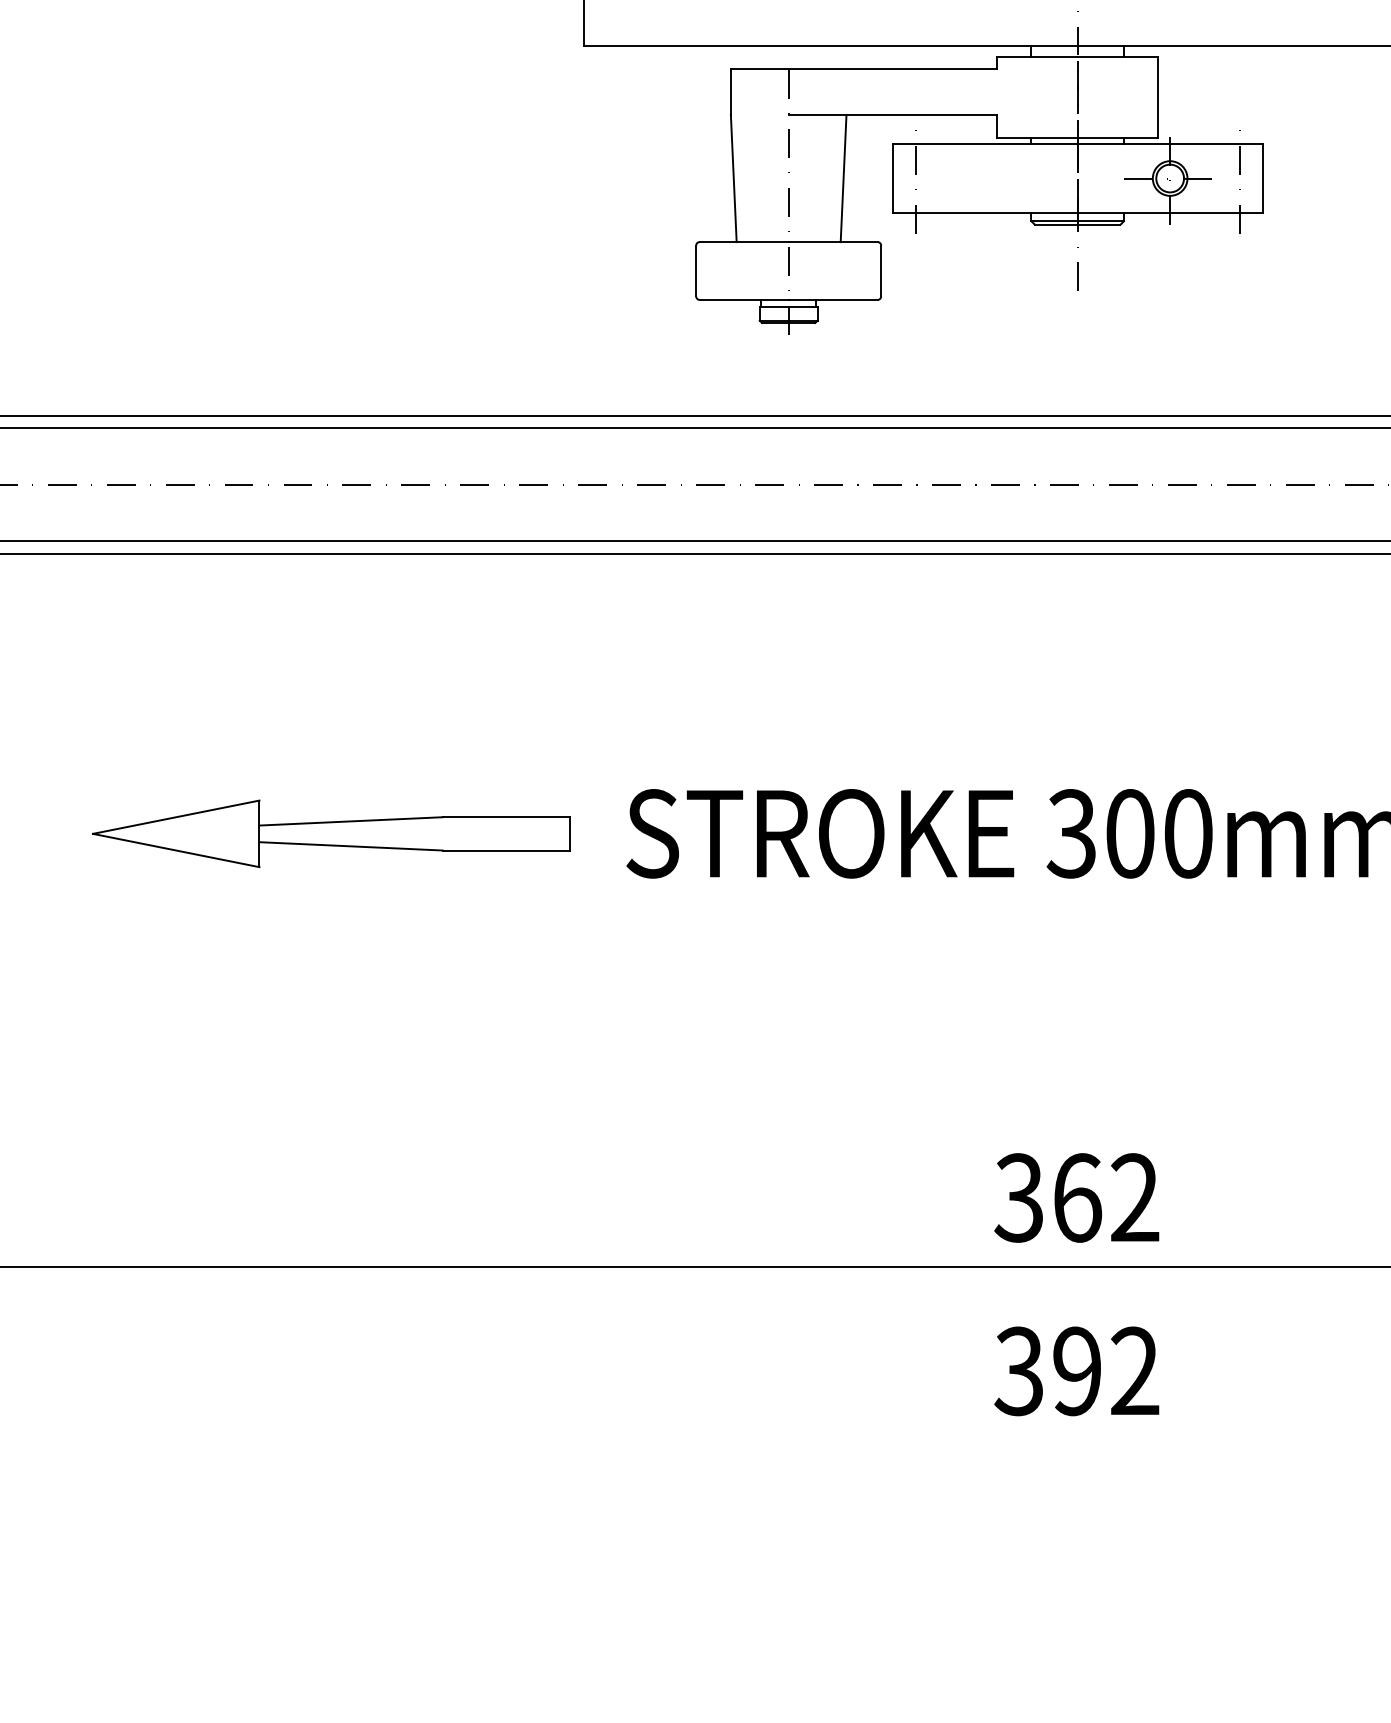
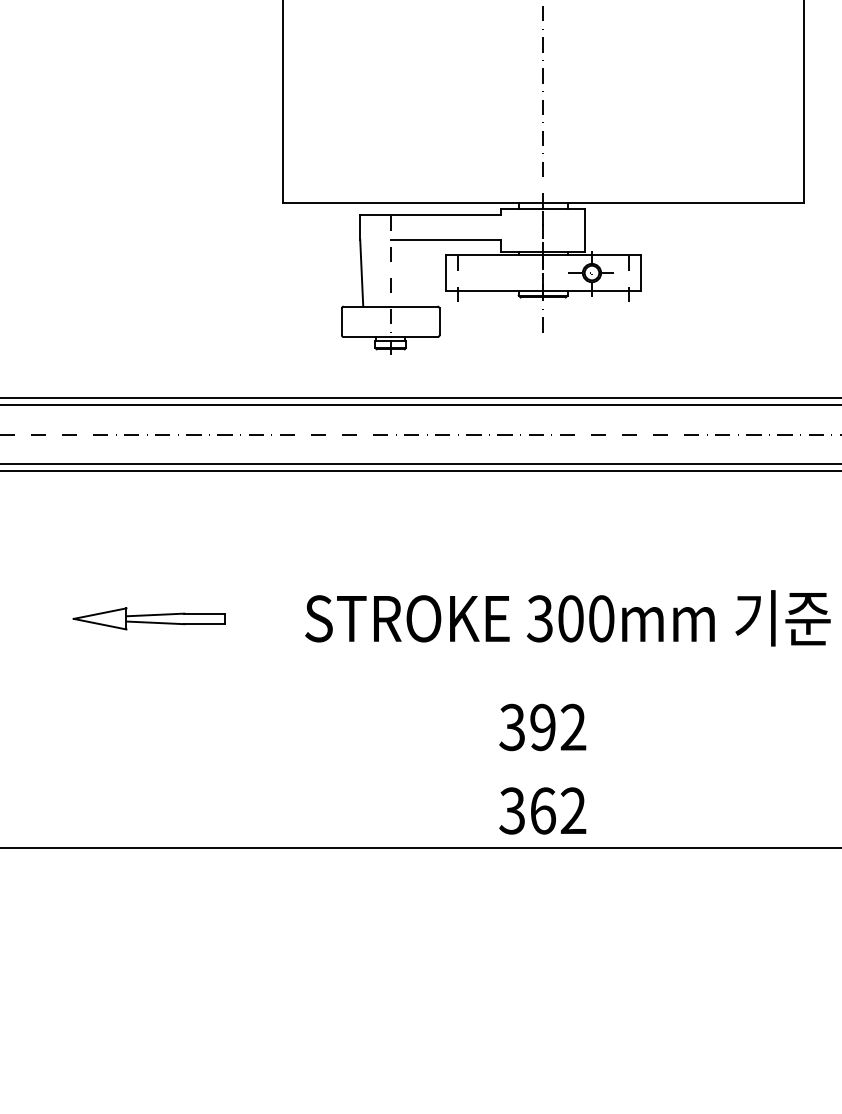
line: (843, 177) -> (419, 272), removed
part: (329, 833) -> (148, 618), size x0.6
text: (1076, 1371) -> (542, 727), moved

